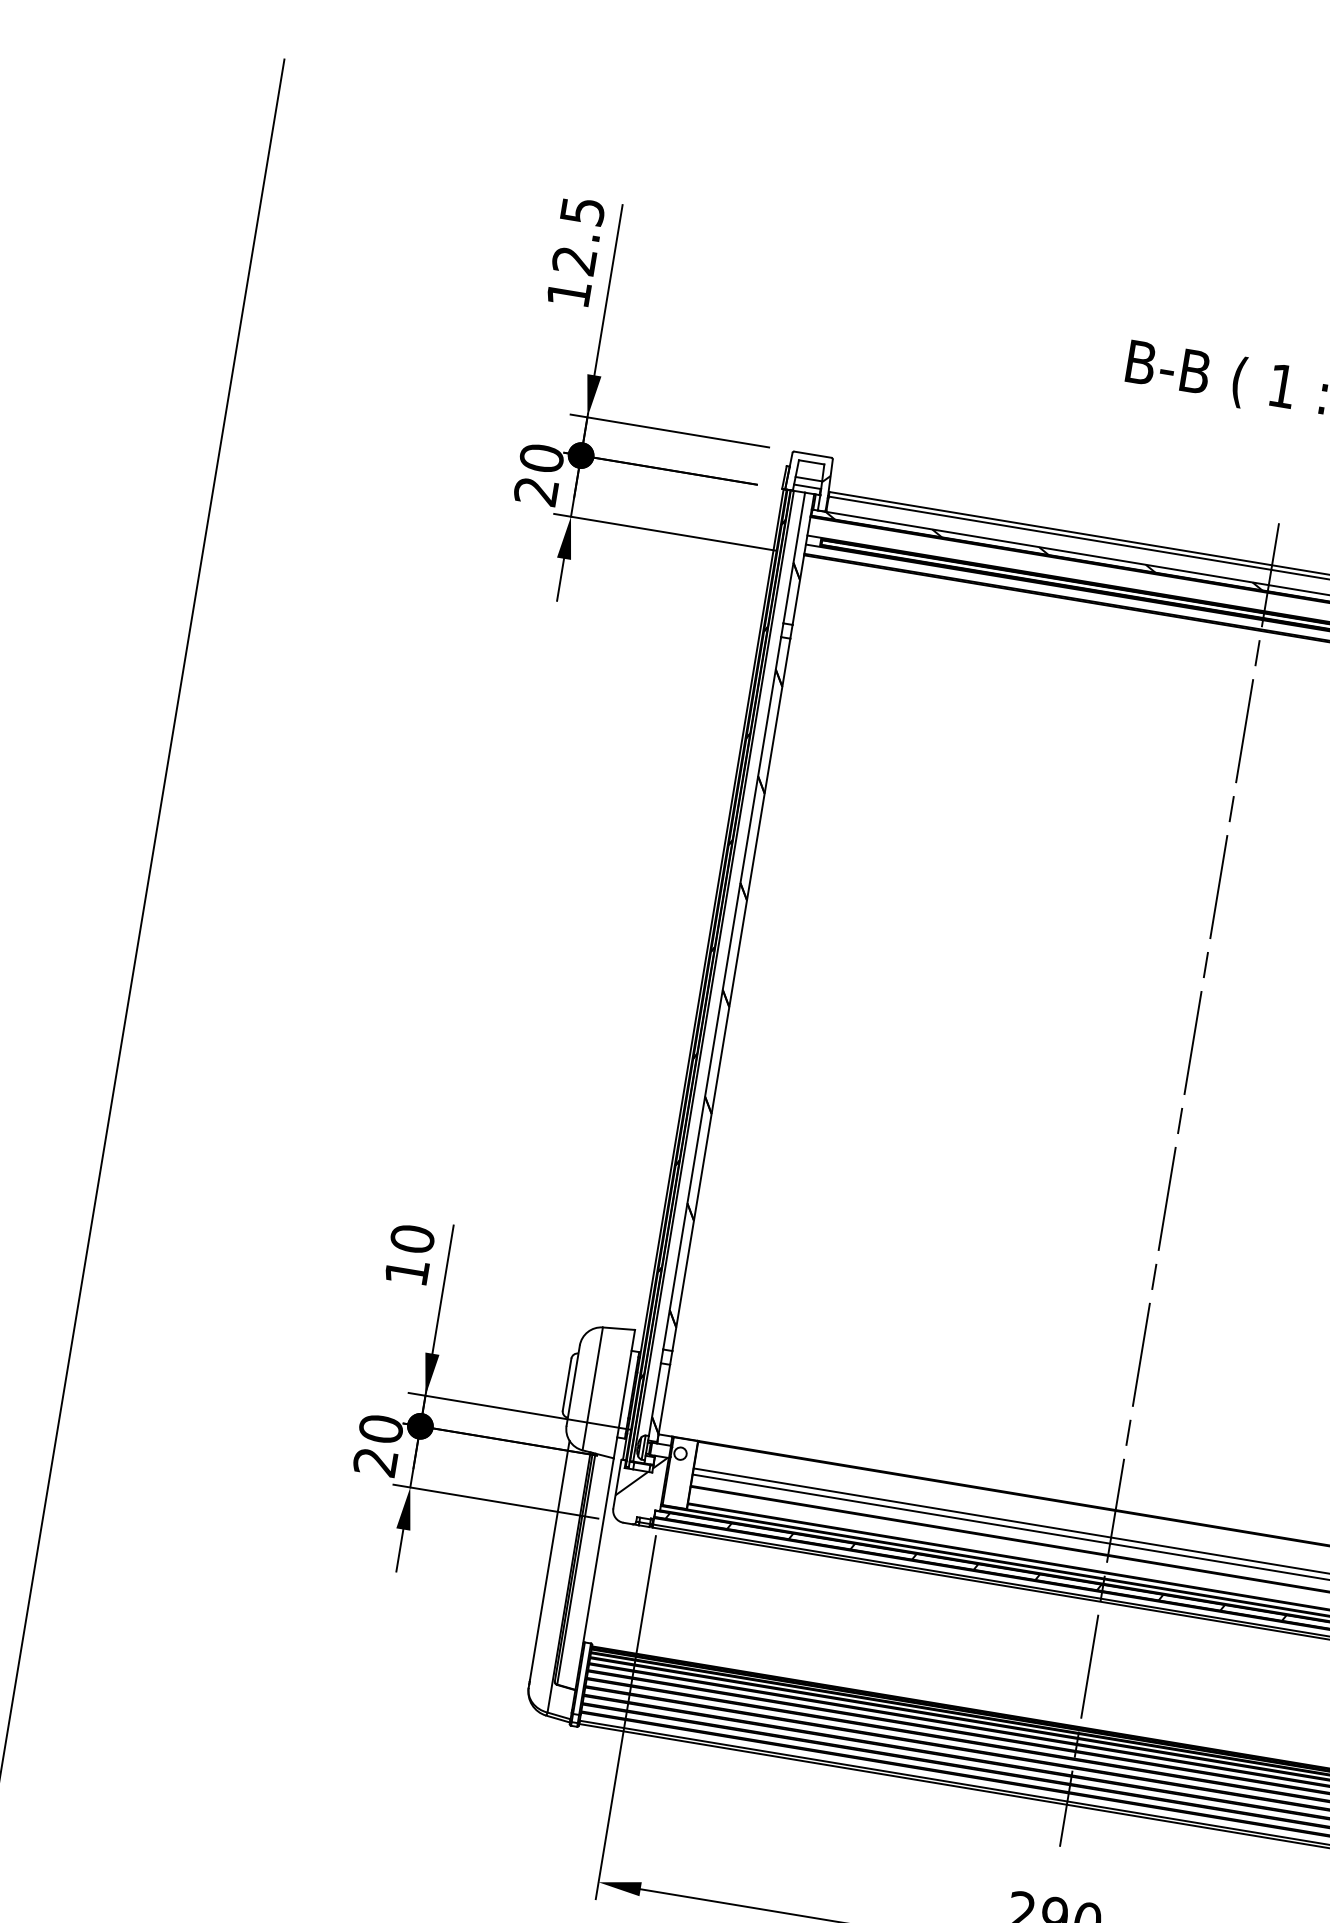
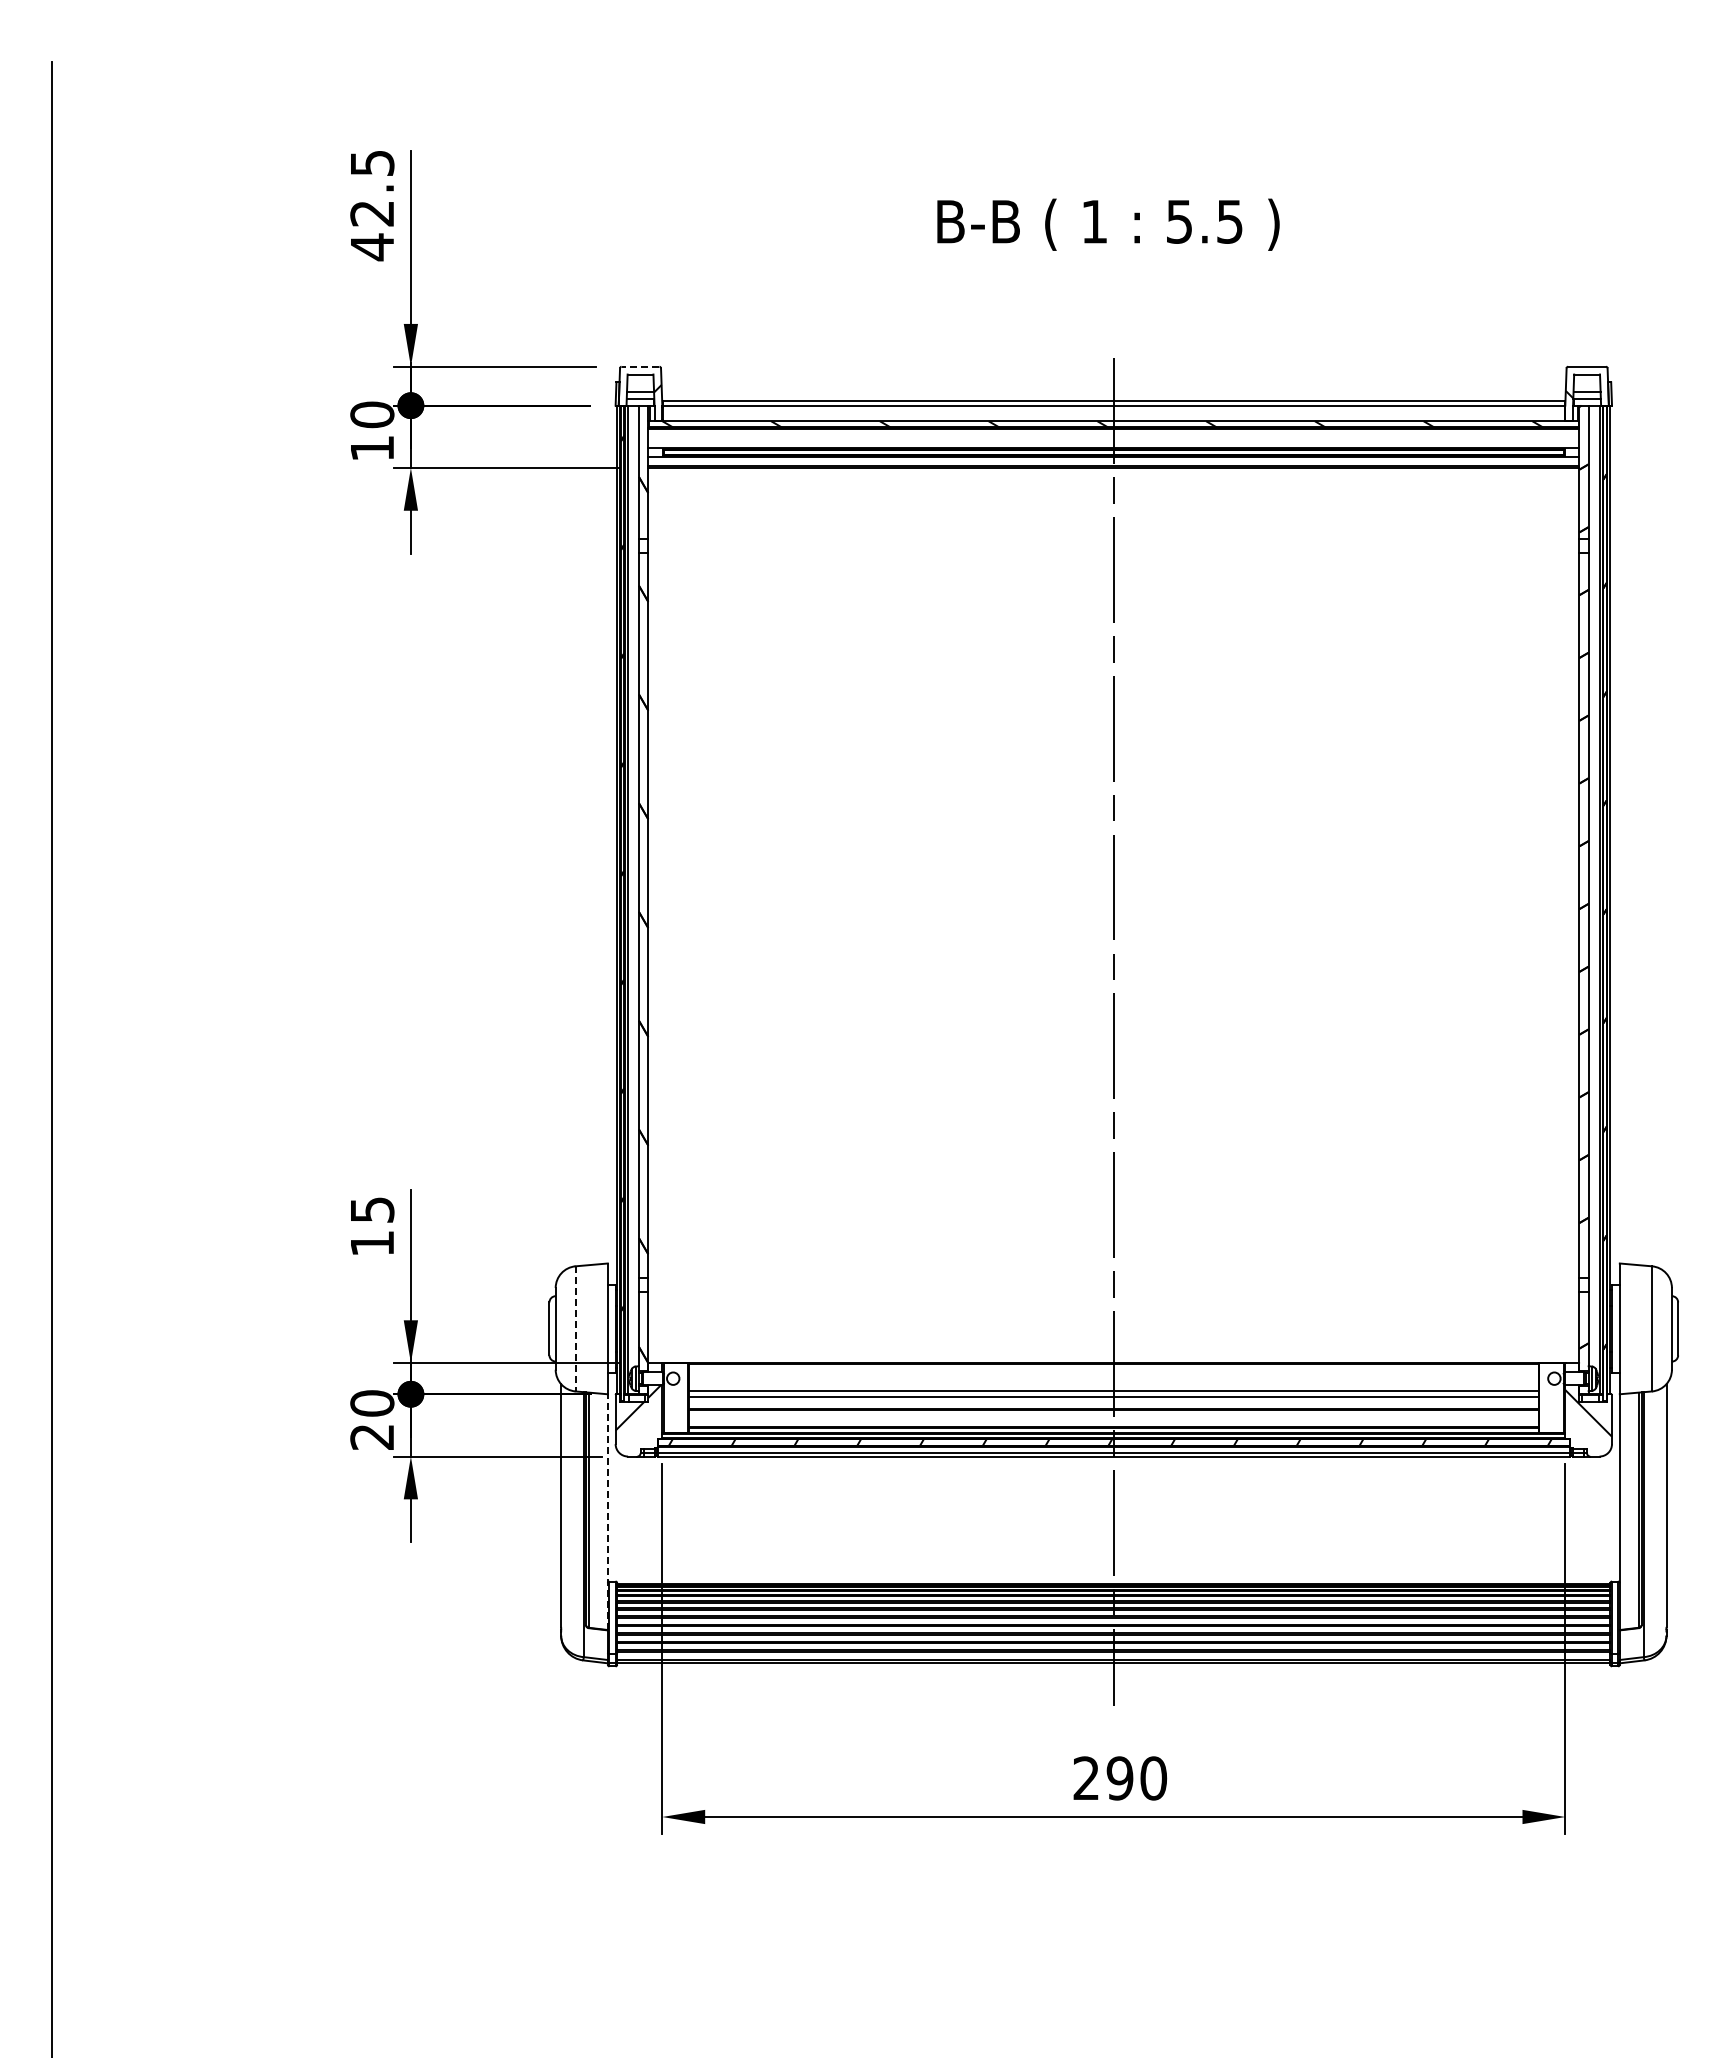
text: (569, 294) -> (372, 247), 12.5 -> 42.5
line: (812, 454) -> (640, 366), solid -> dashed
text: (535, 491) -> (371, 448), 20 -> 10
text: (412, 1238) -> (372, 1209), 10 -> 15
line: (592, 1388) -> (575, 1328), solid -> dashed
line: (594, 1574) -> (607, 1512), solid -> dashed

